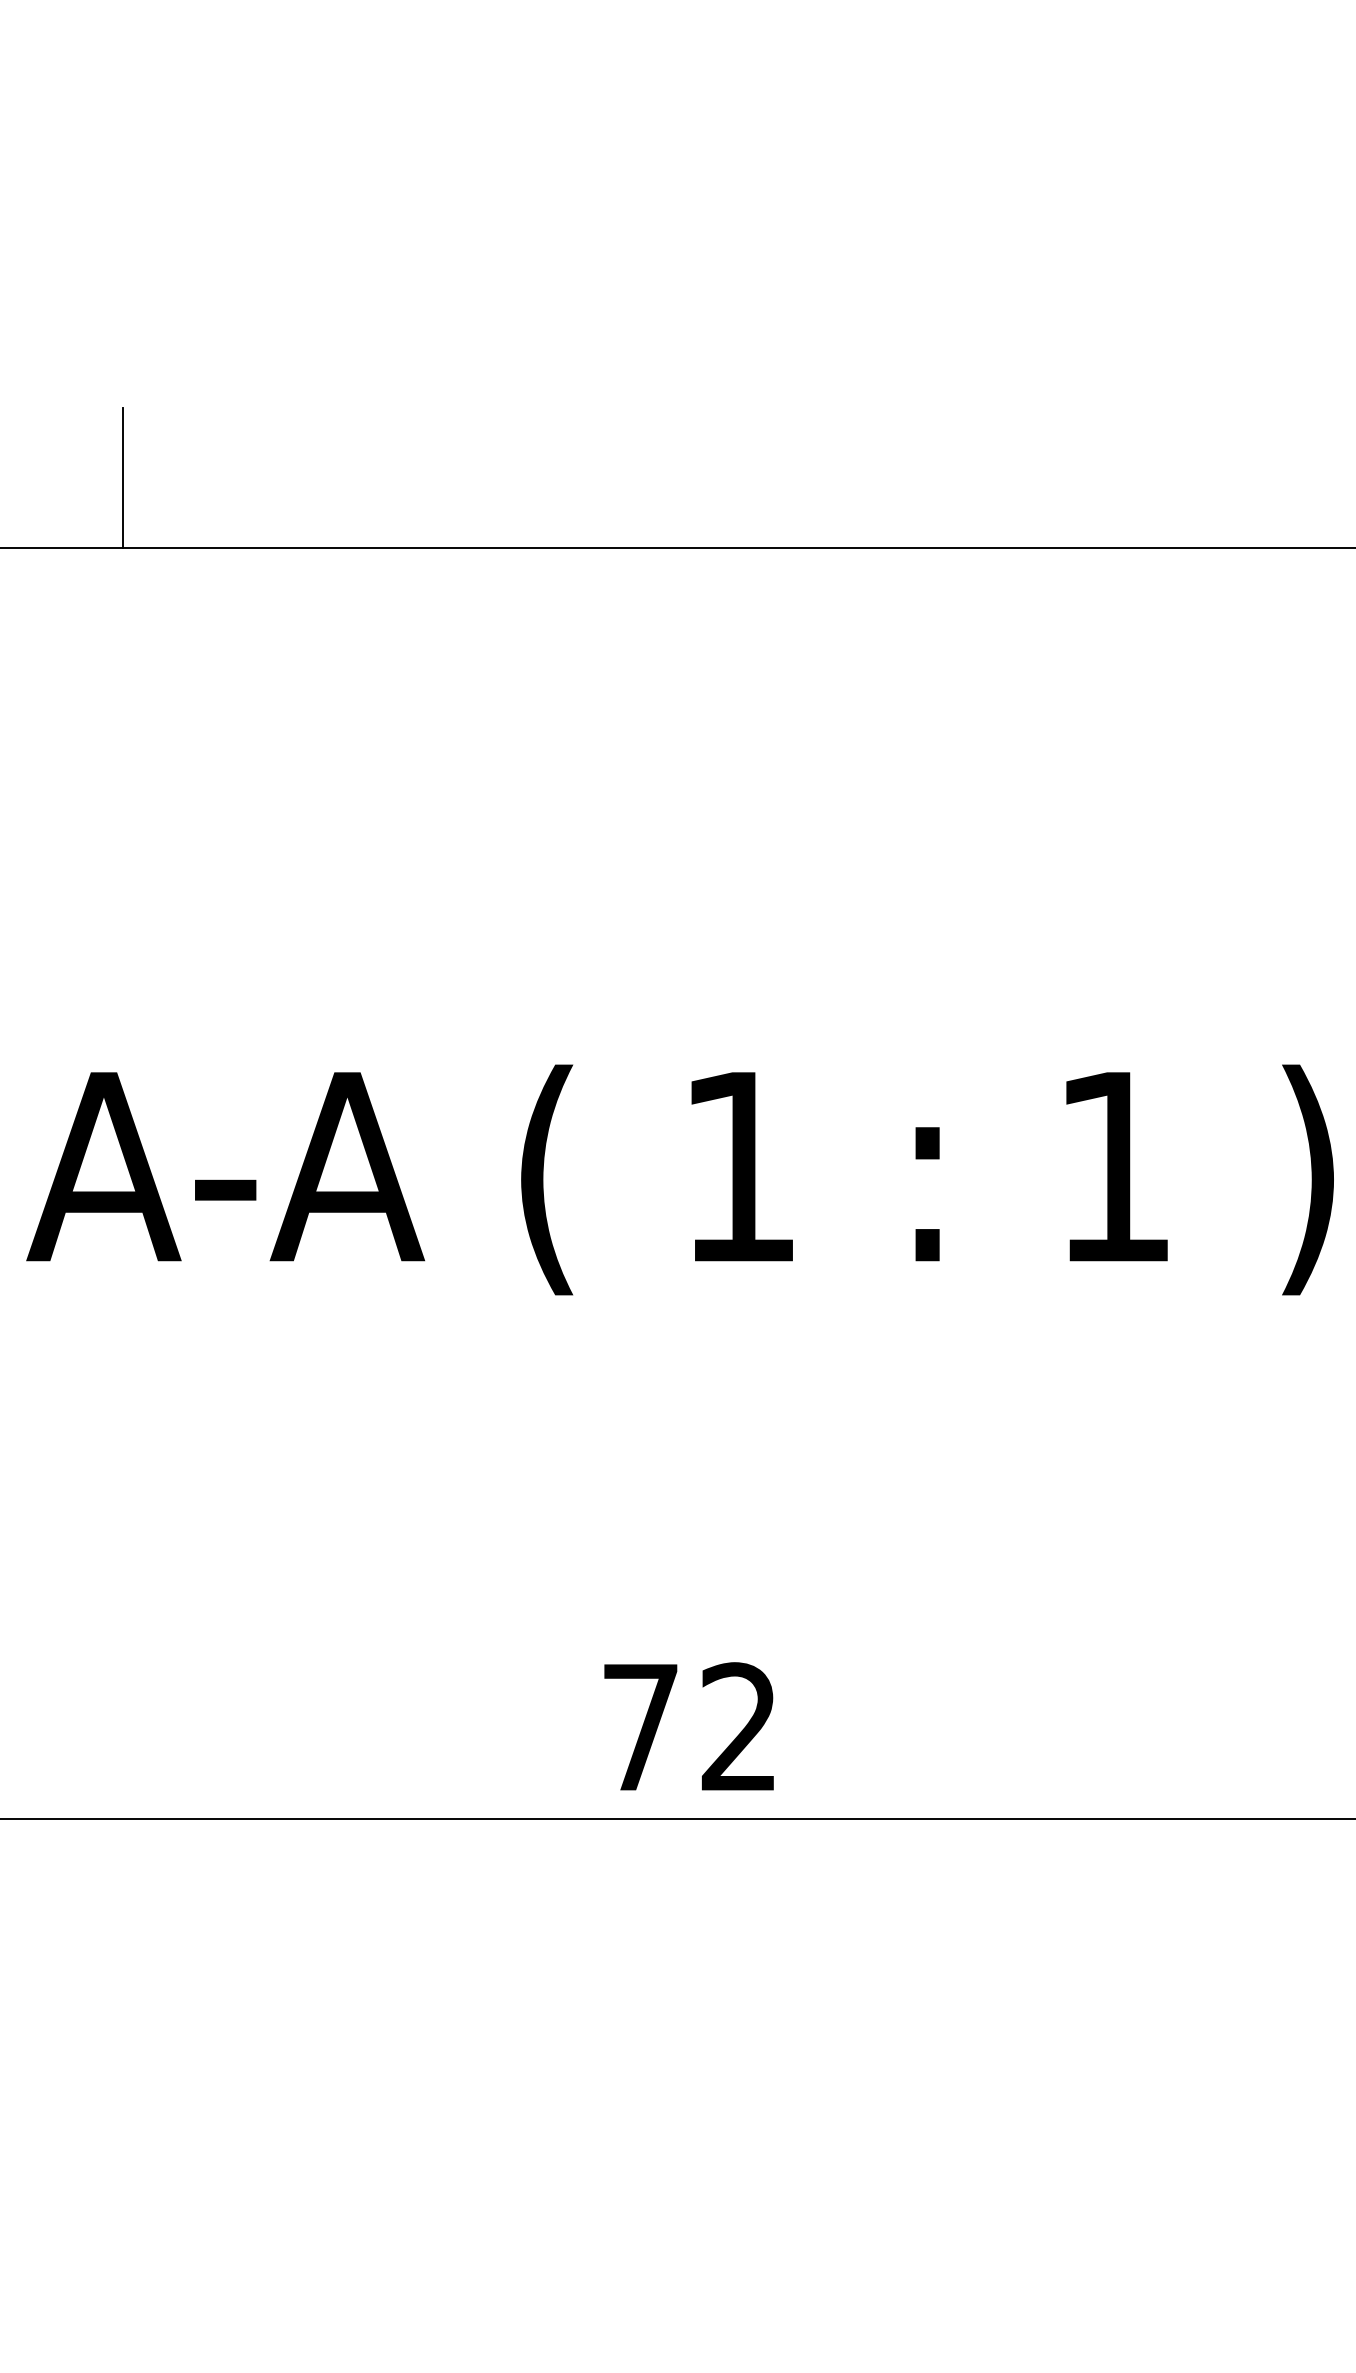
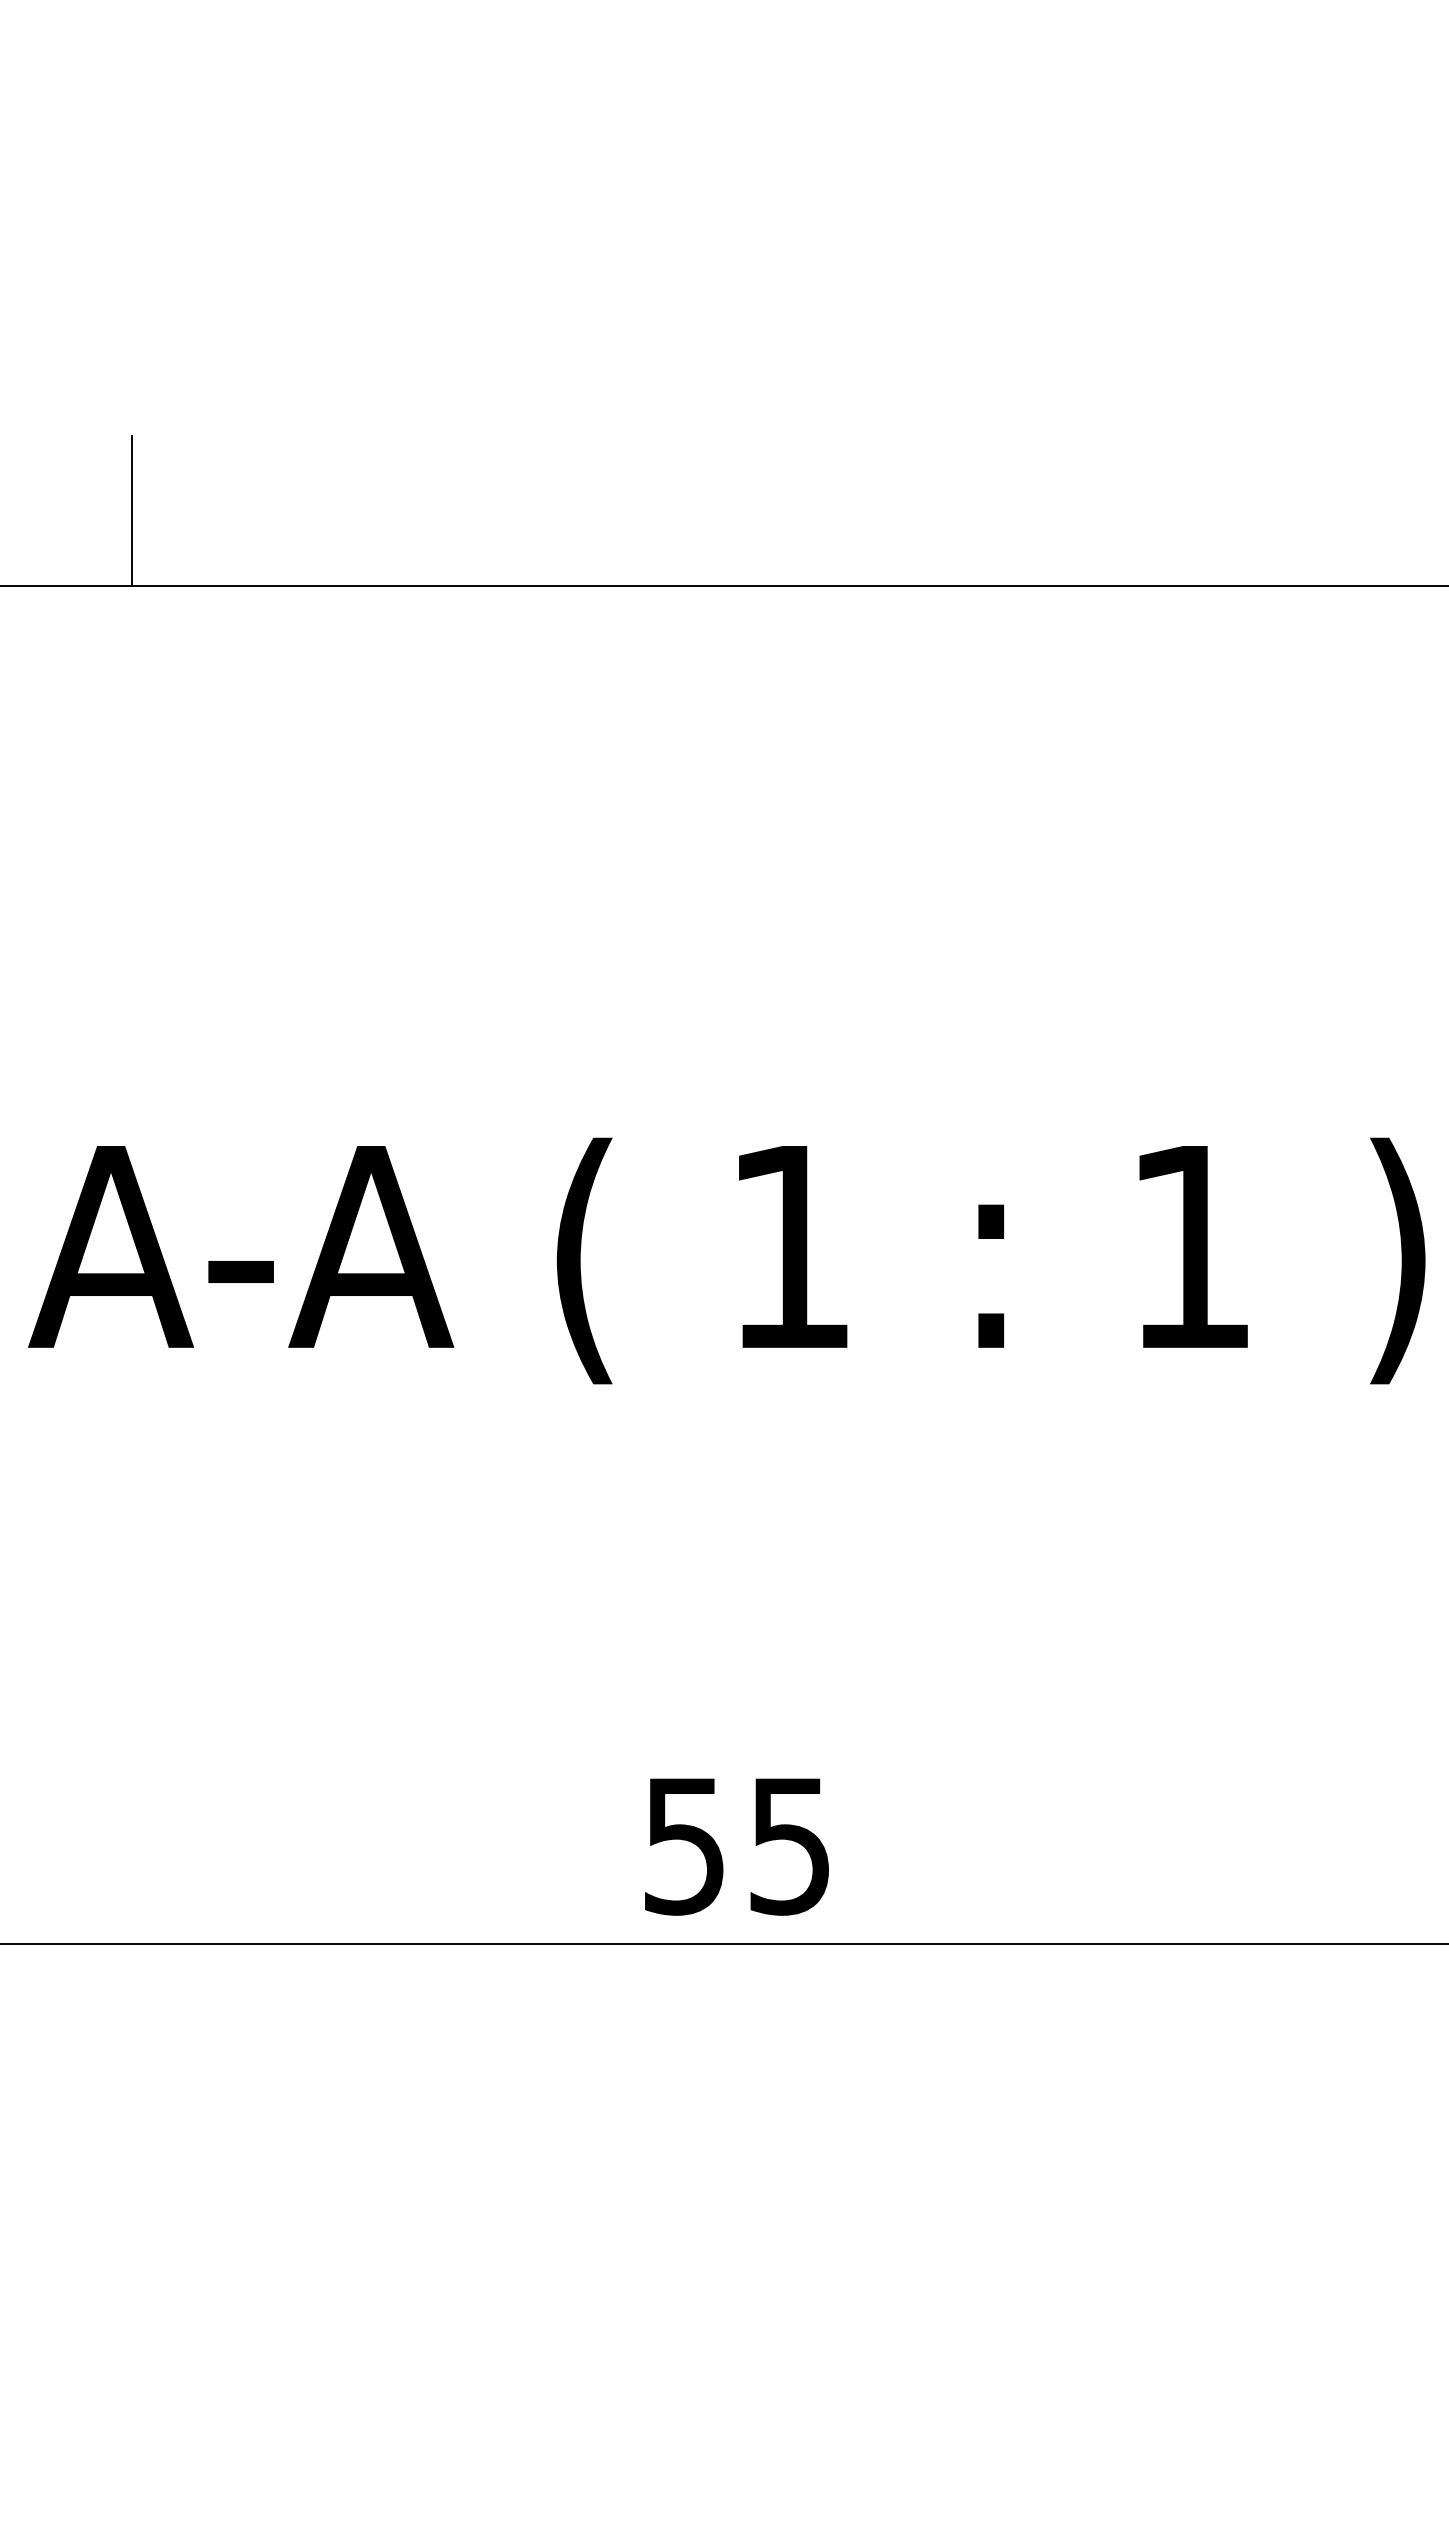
text: (689, 1726) -> (736, 1845), 72 -> 55

